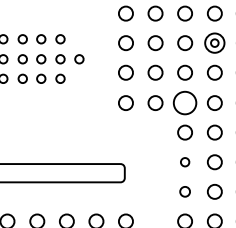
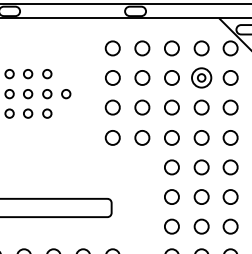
circle: (184, 102) -> (171, 137), size x0.62
circle: (184, 161) -> (171, 196), size x1.67
circle: (184, 191) -> (171, 226), size x1.43

